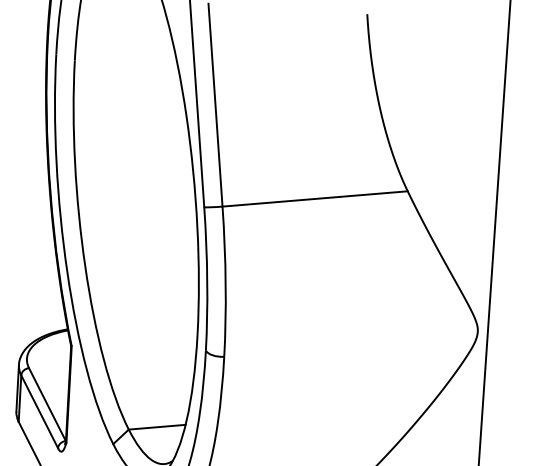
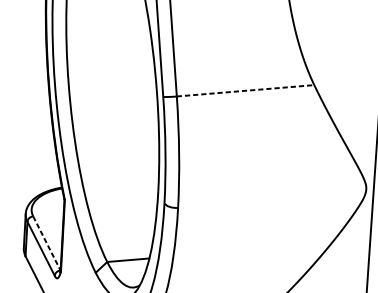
line: (315, 198) -> (245, 90), solid -> dashed
line: (47, 404) -> (46, 243), solid -> dashed

